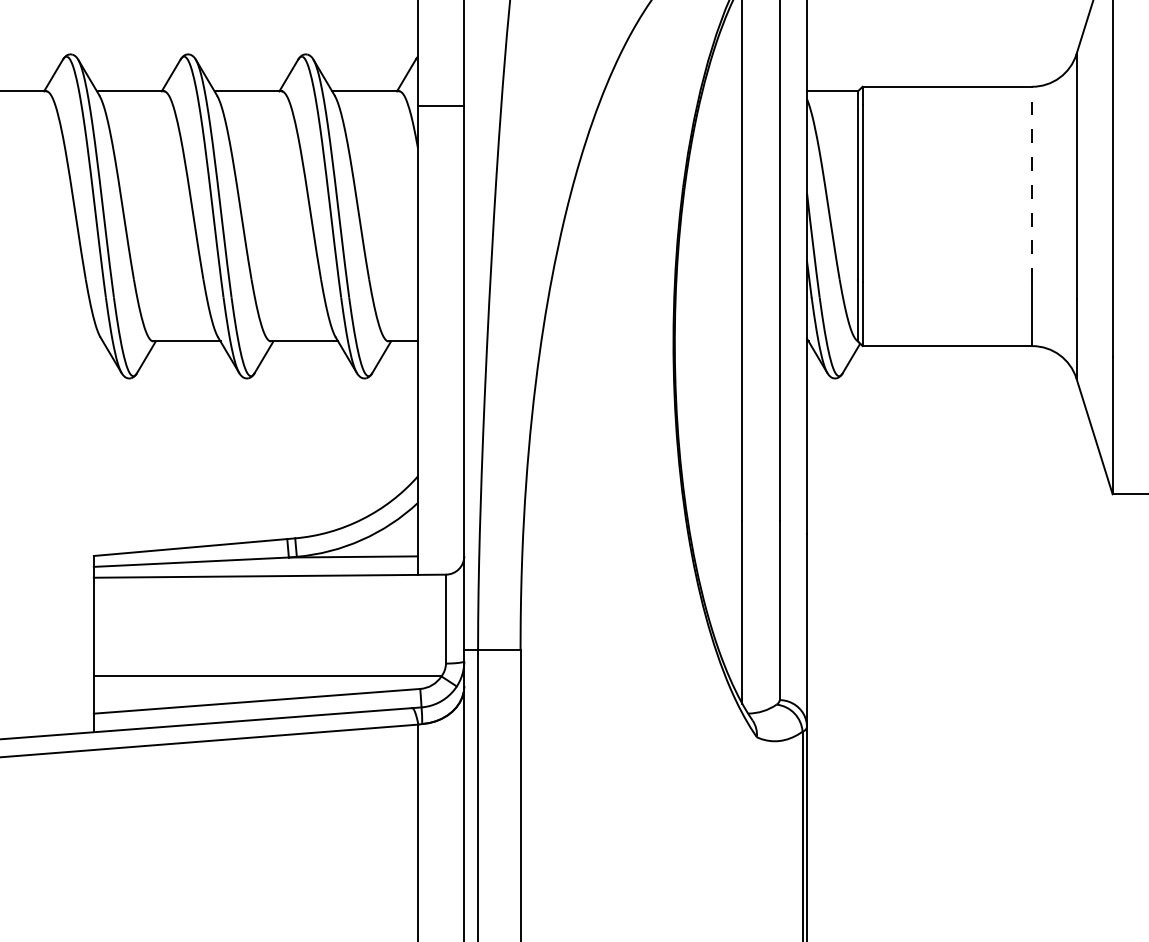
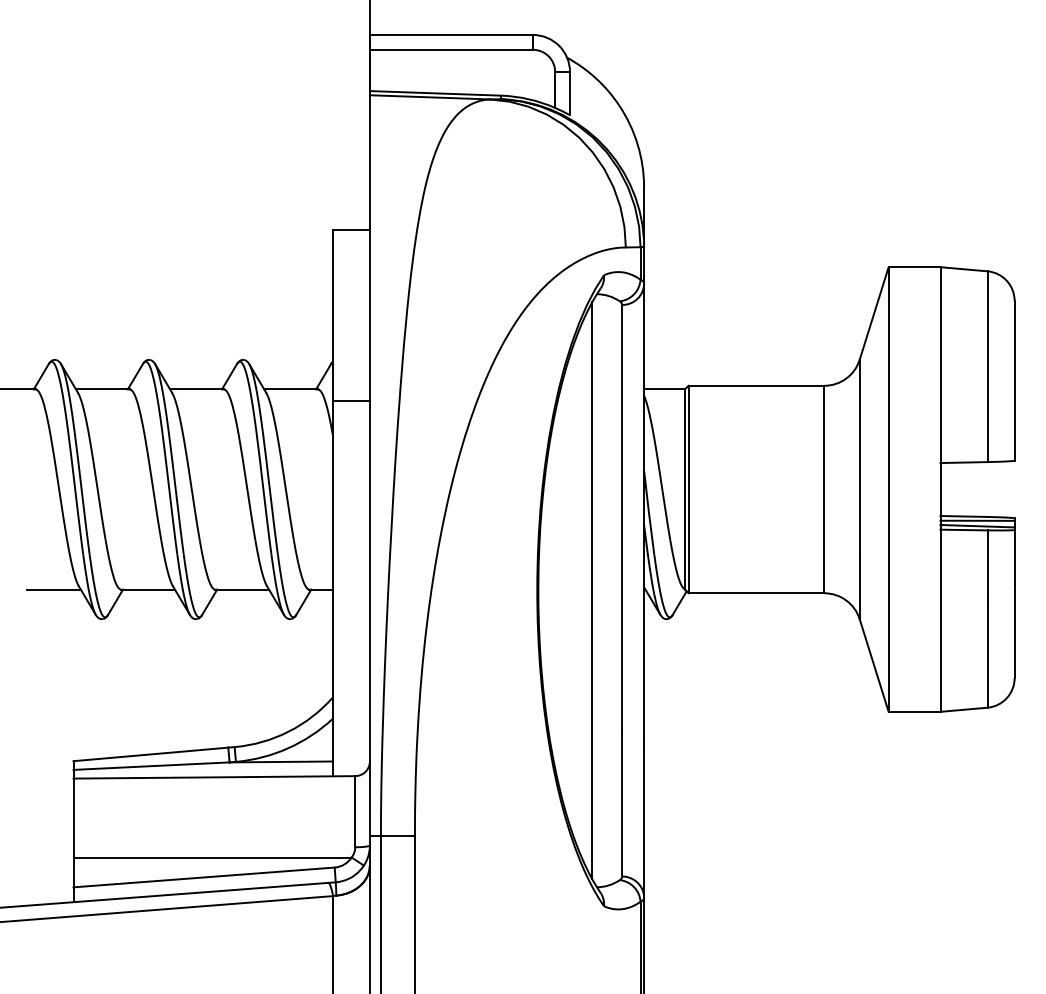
line: (1032, 183) -> (824, 463), dashed -> solid
line: (68, 341) -> (53, 589), added

